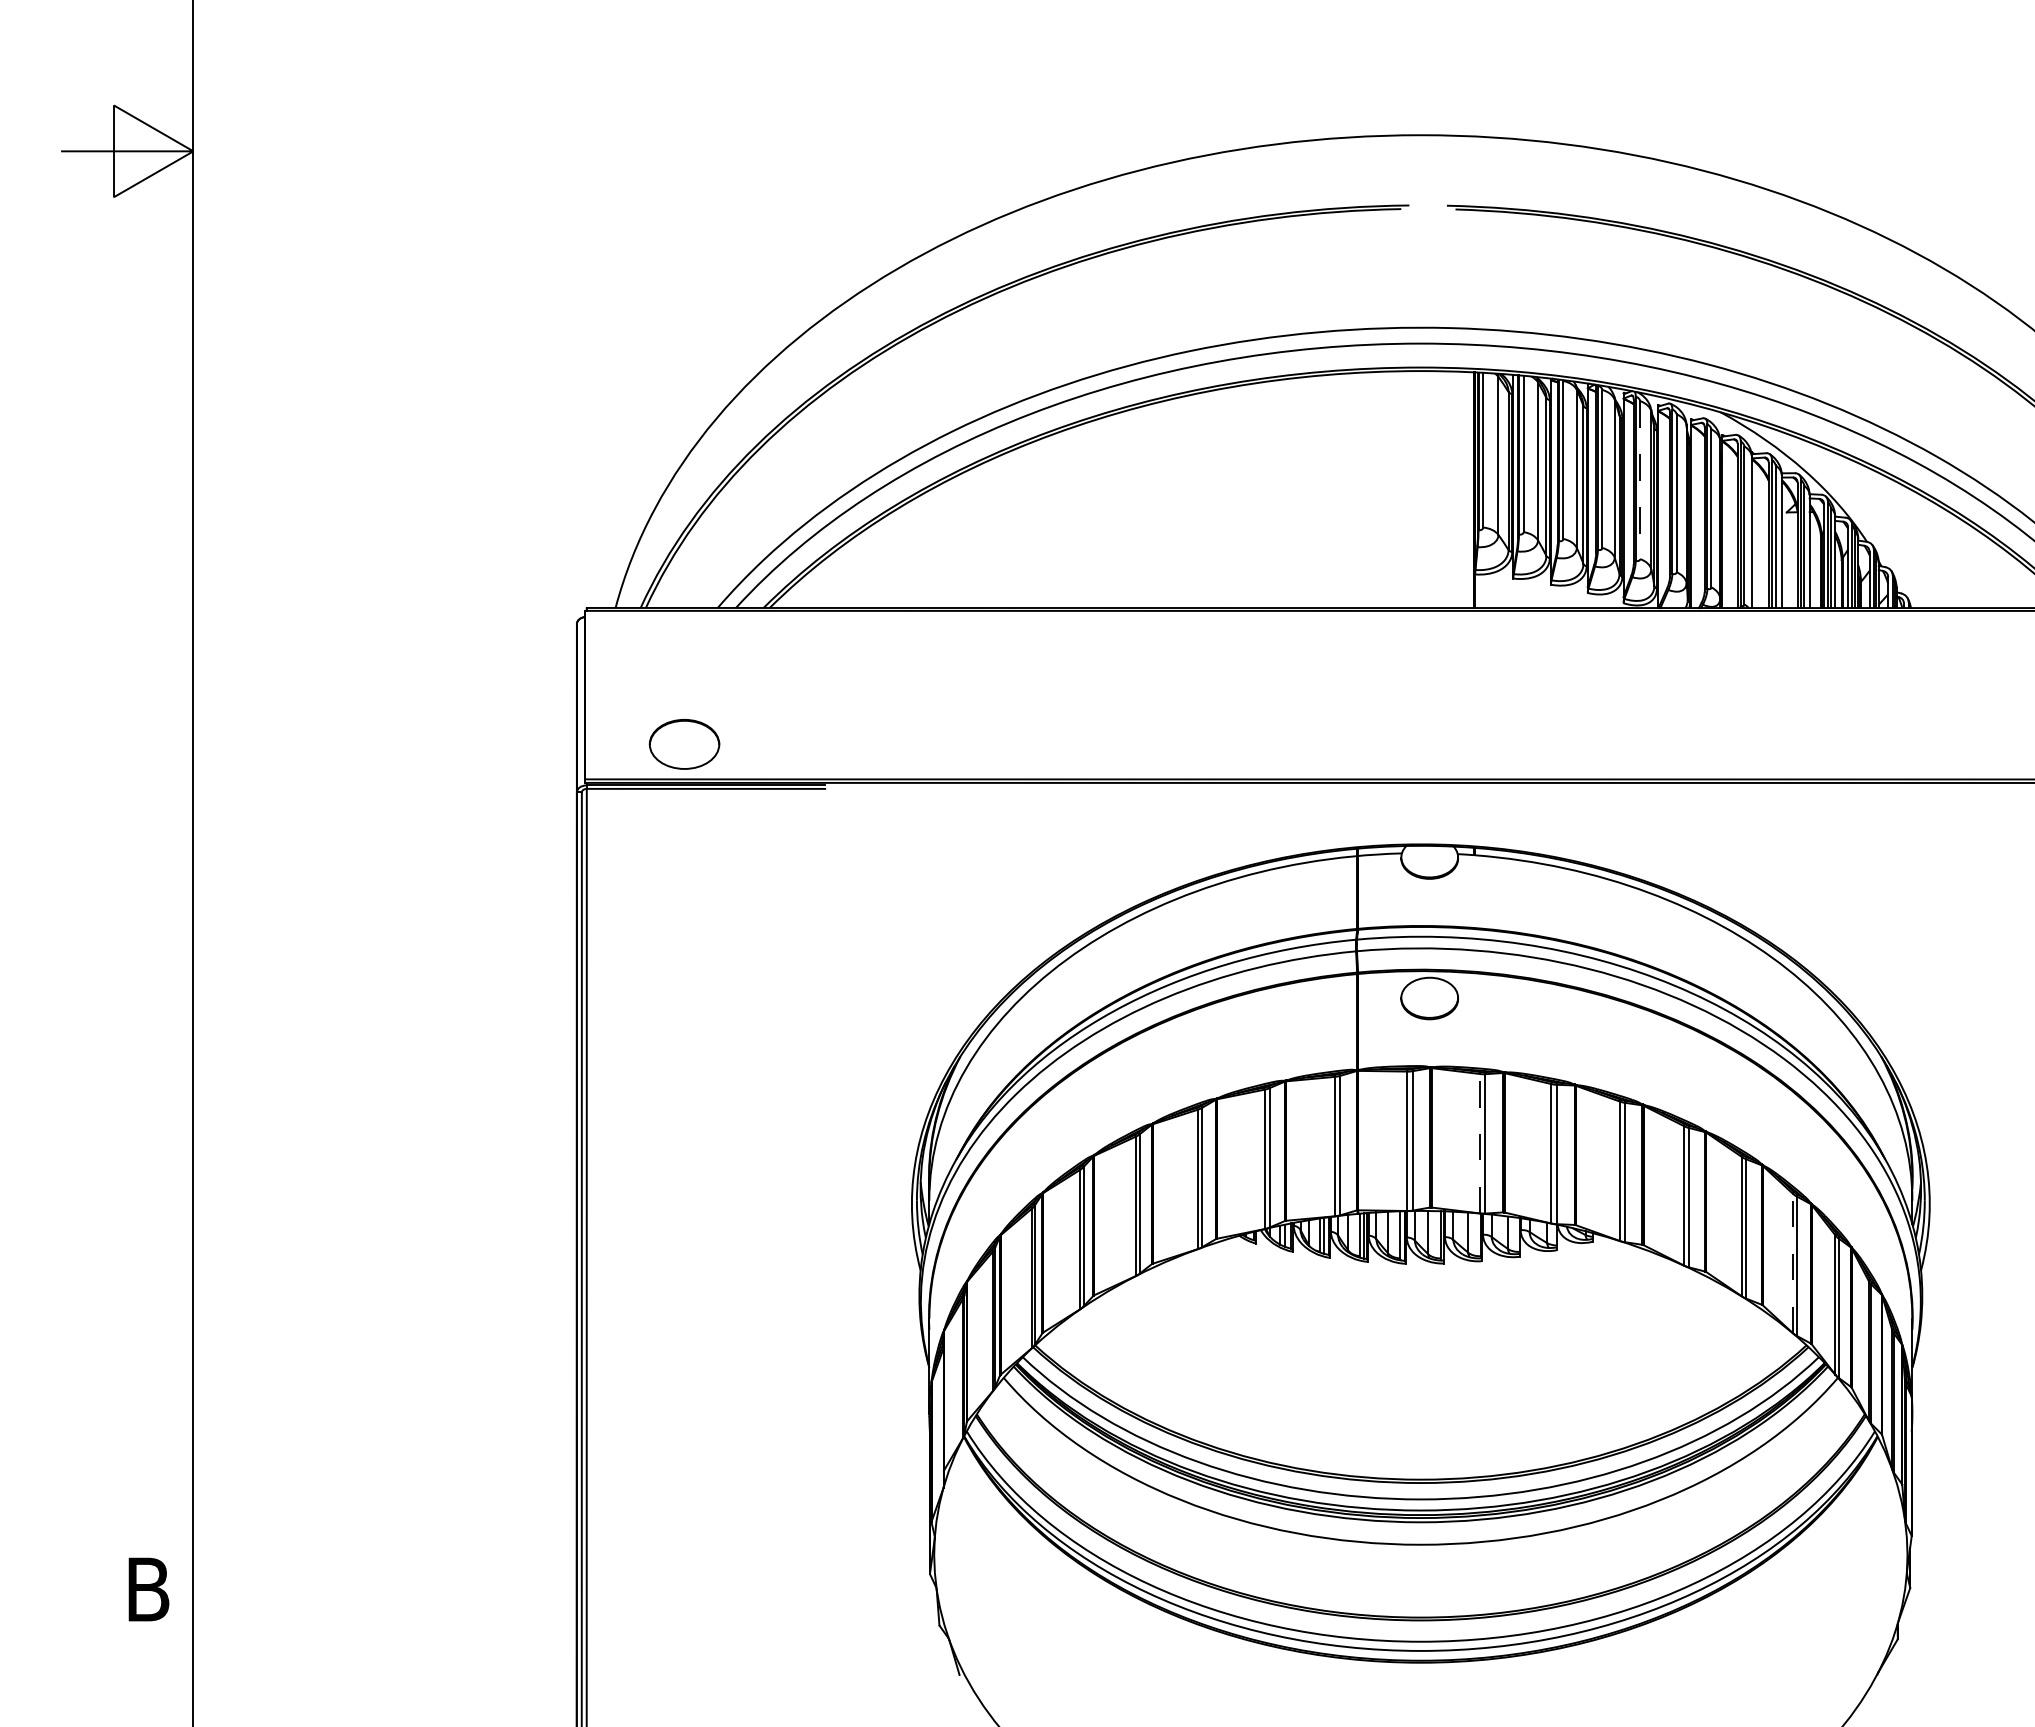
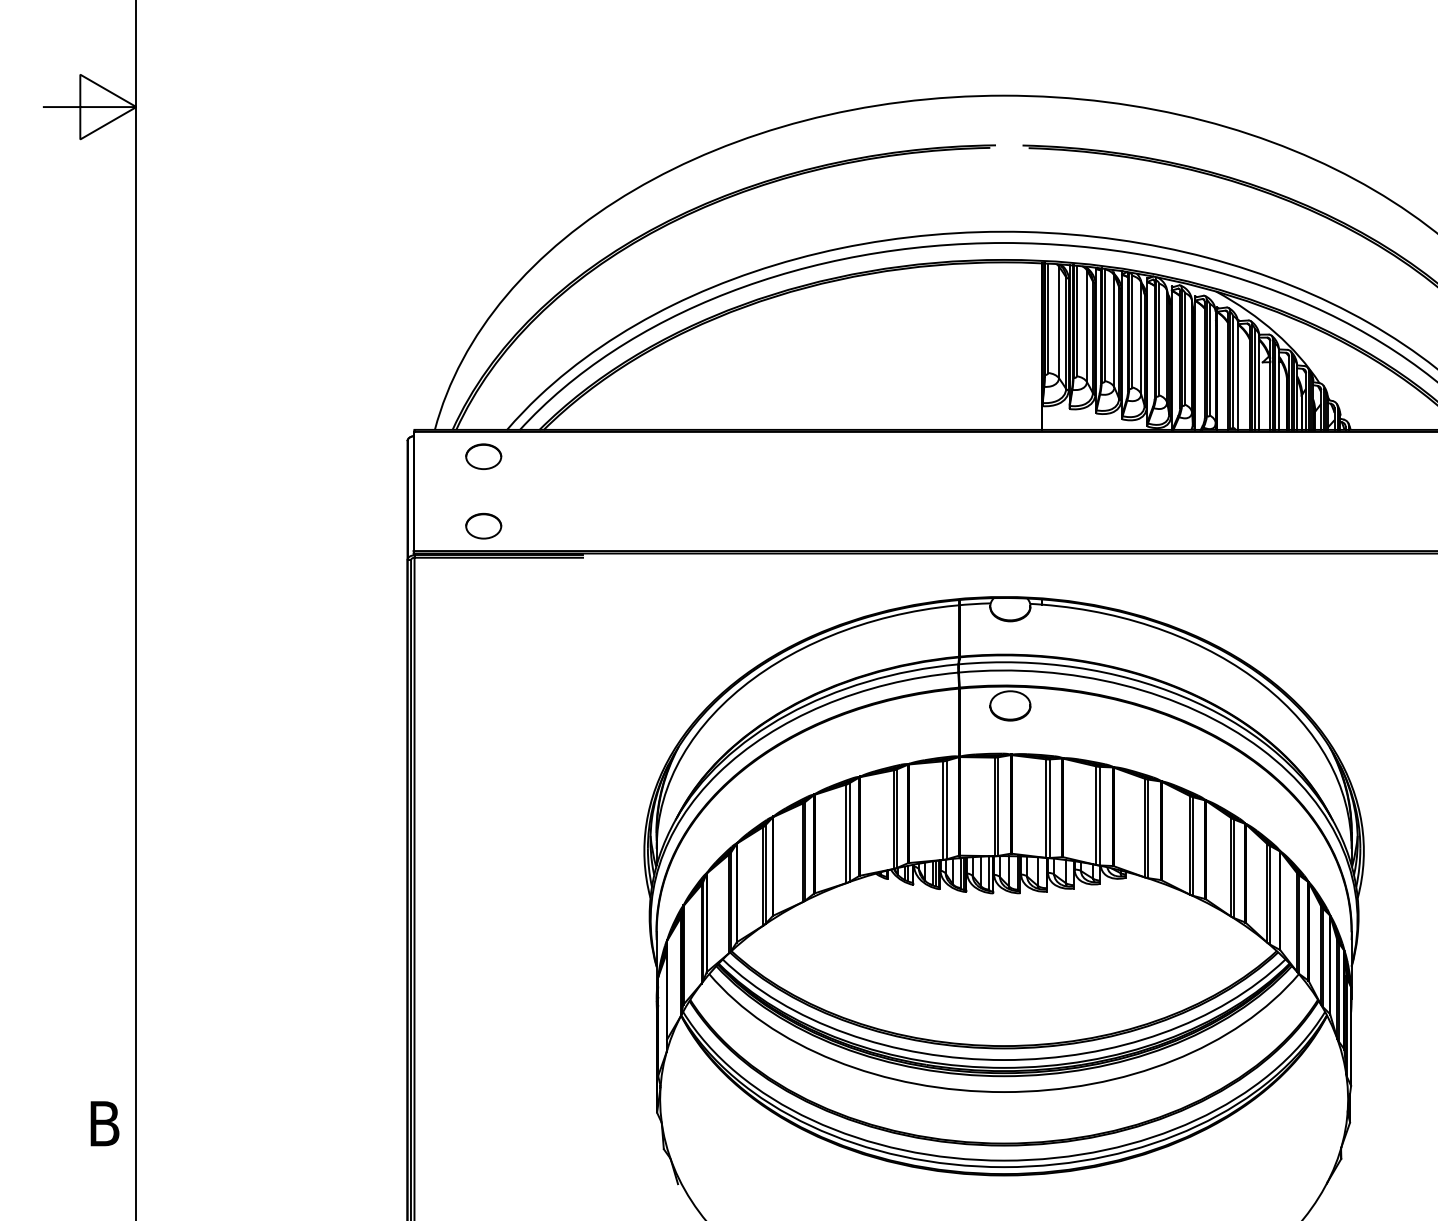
line: (1640, 480) -> (1159, 339), dashed -> solid
part: (684, 645) -> (483, 456), added
part: (684, 743) -> (483, 525), size x0.71
line: (1480, 1143) -> (1046, 808), dashed -> solid
line: (1792, 1263) -> (1266, 893), dashed -> solid

